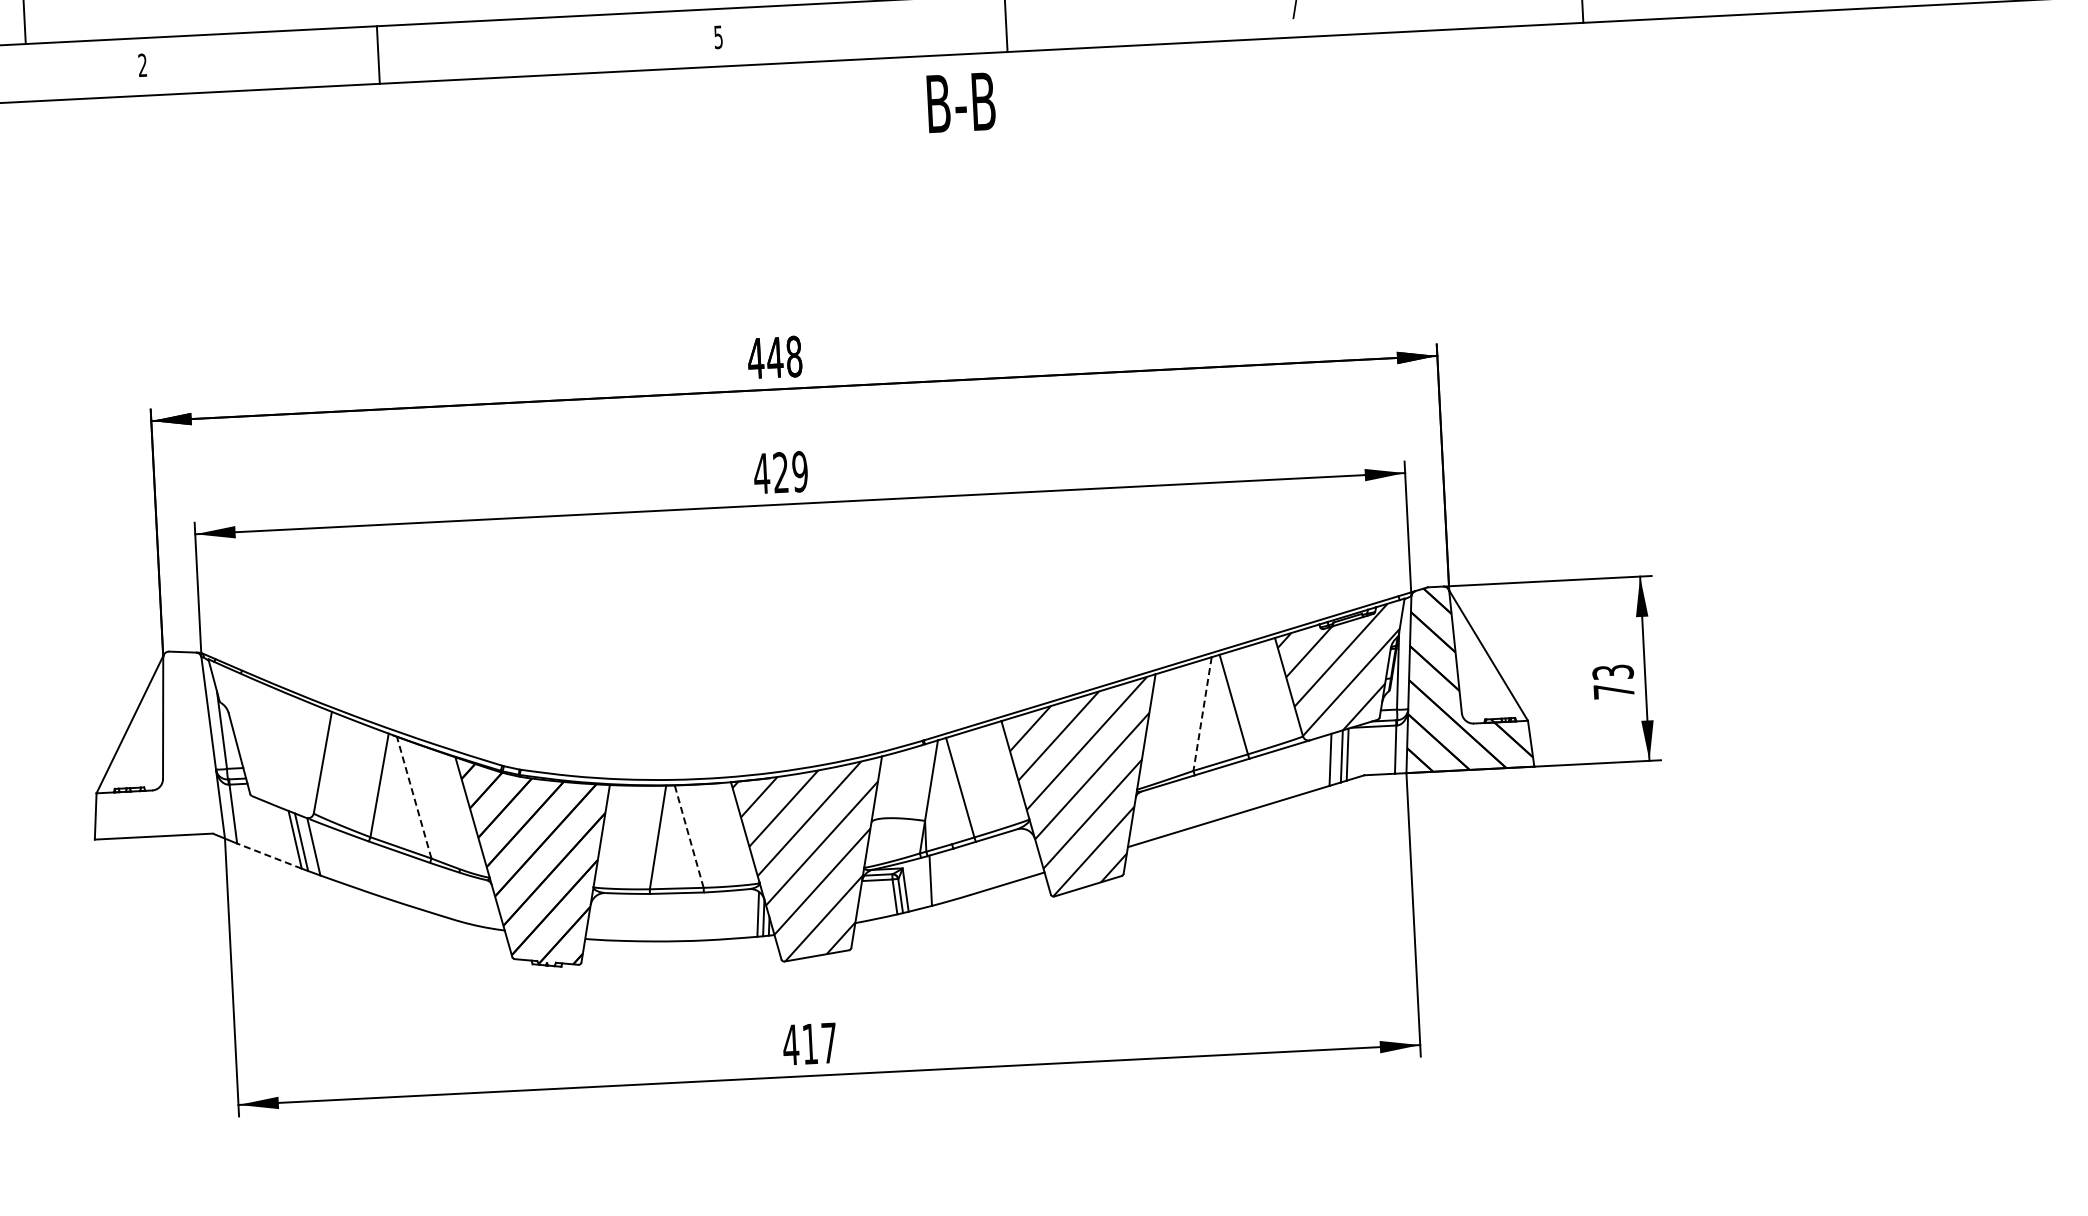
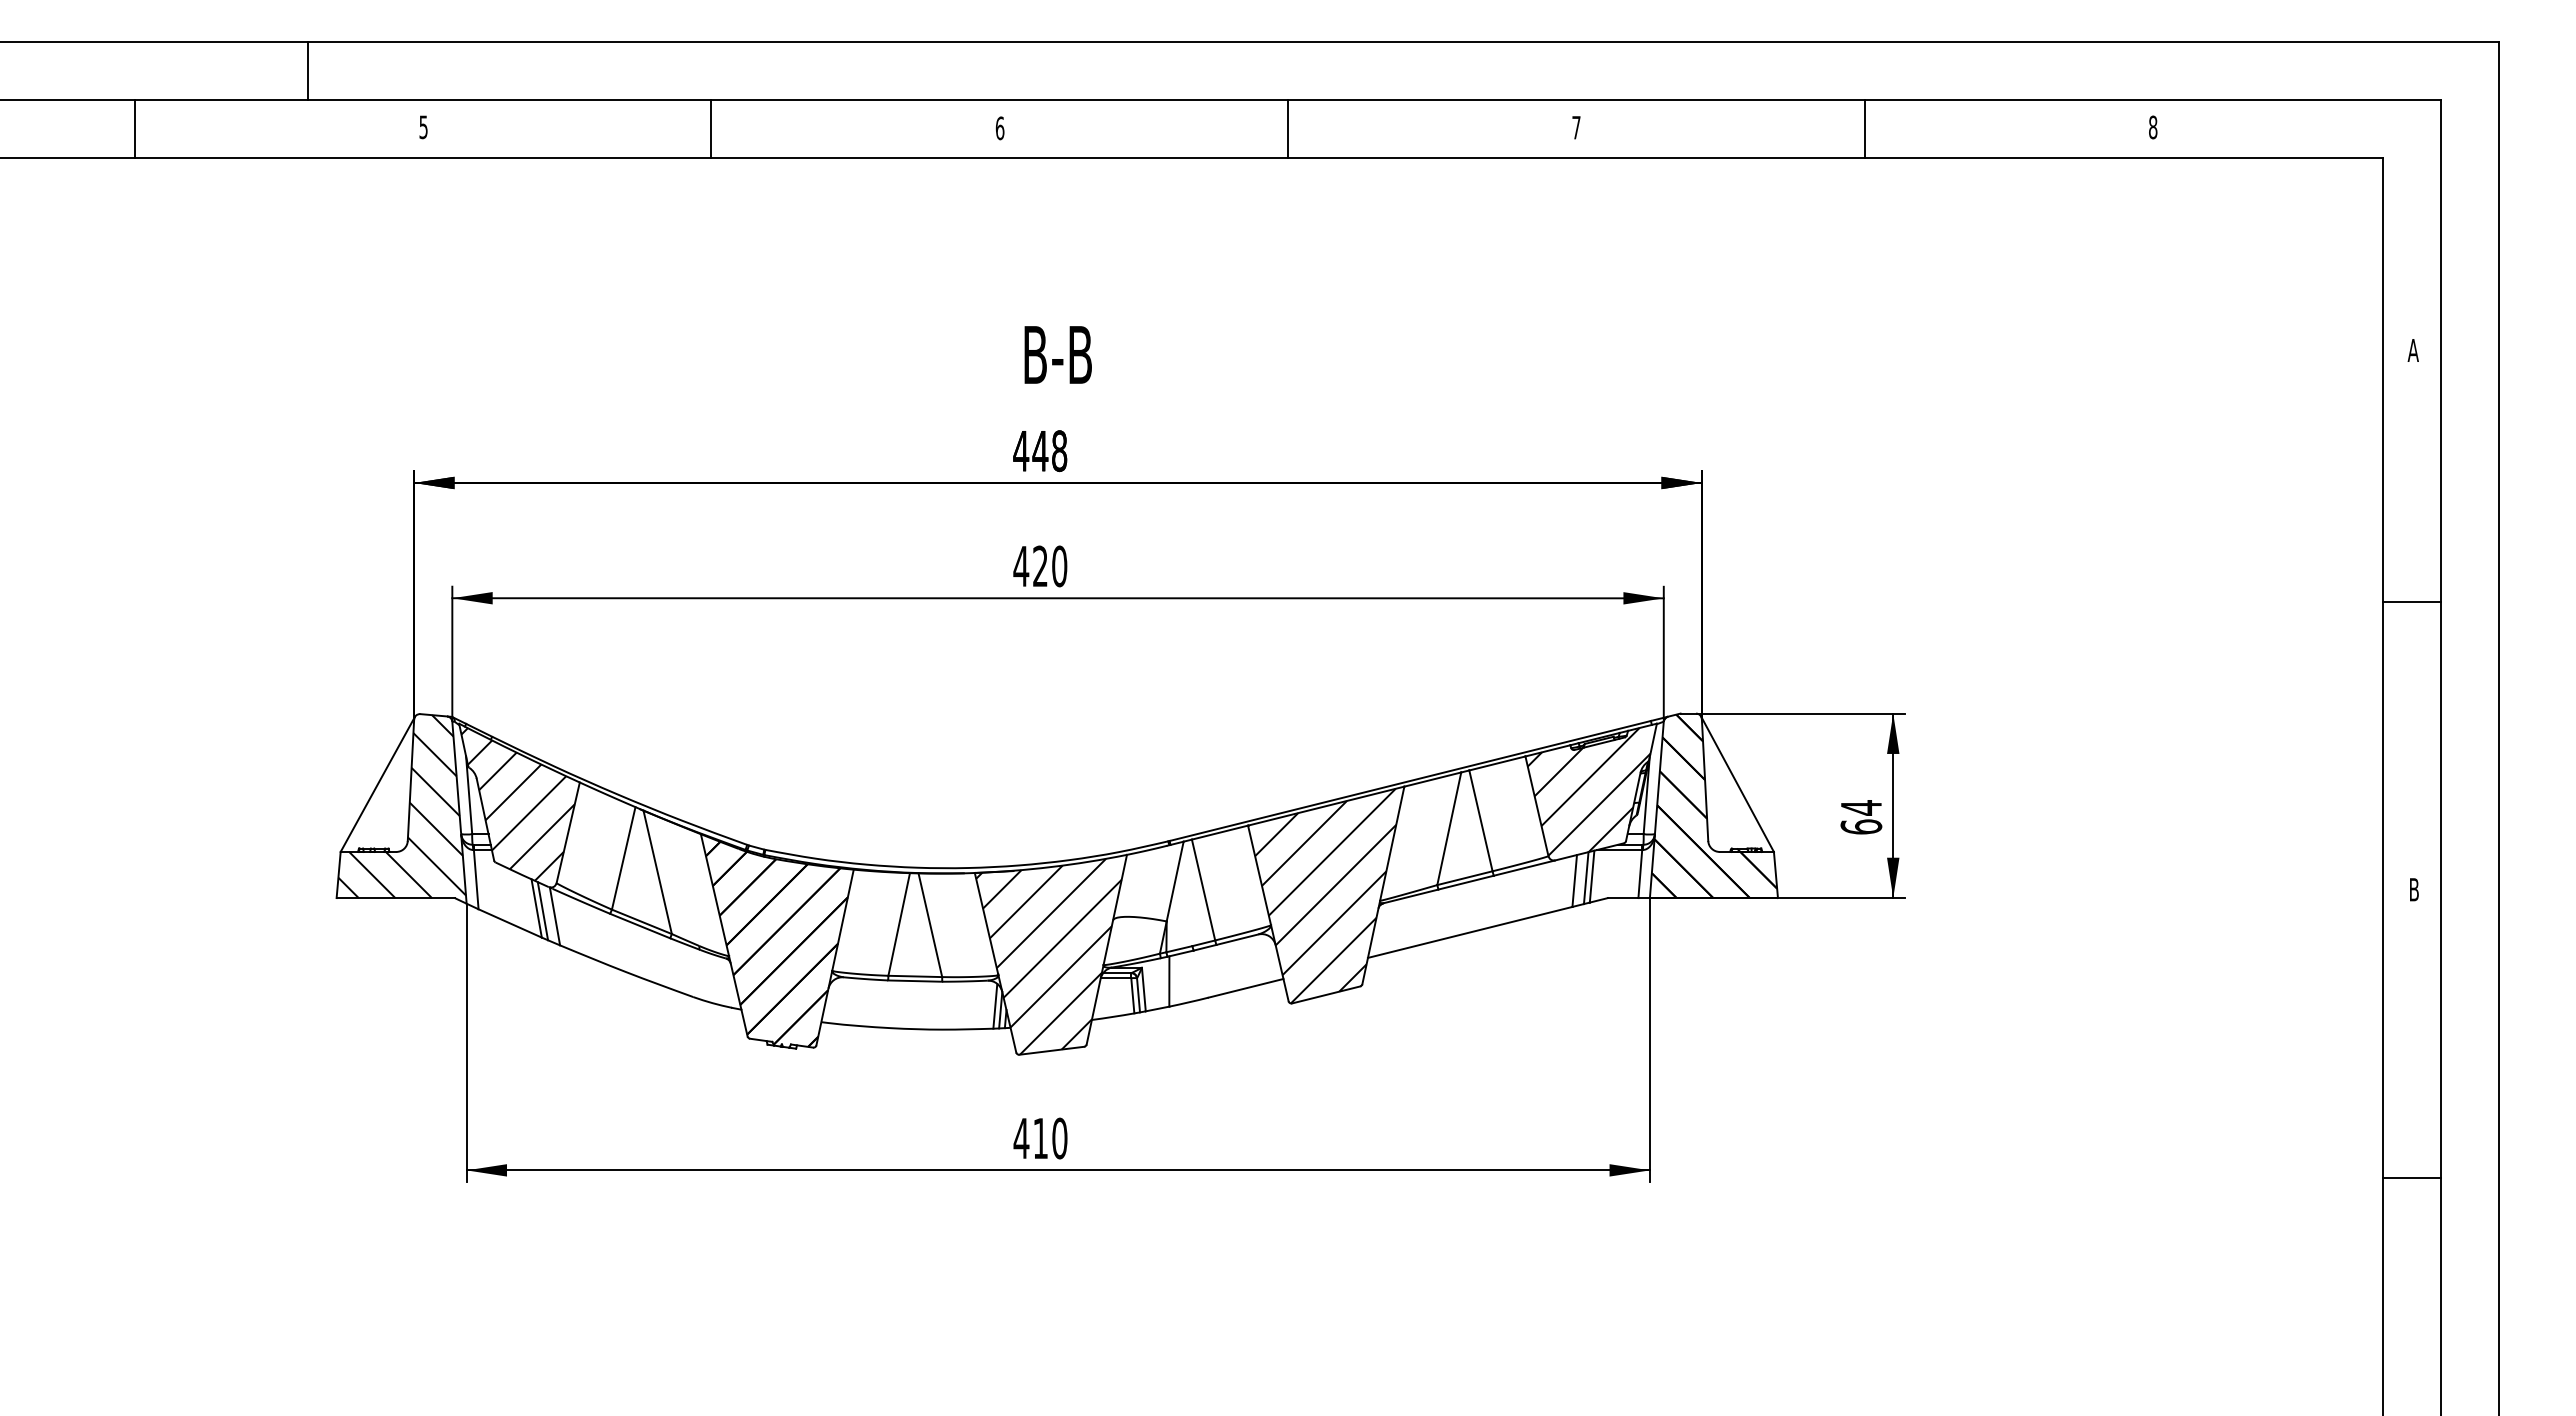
text: (717, 37) -> (999, 128), 5 -> 6
line: (378, 54) -> (711, 128), moved
text: (142, 65) -> (423, 127), 2 -> 5
text: (960, 102) -> (1057, 354), moved
text: (800, 471) -> (1059, 566), 429 -> 420
text: (1613, 681) -> (1861, 817), 73 -> 64
line: (1202, 713) -> (1449, 828), dashed -> solid
hatch: (270, 736) -> (517, 804), added
hatch: (156, 744) -> (402, 806), added
line: (413, 796) -> (657, 871), dashed -> solid
line: (689, 835) -> (930, 924), dashed -> solid
line: (269, 856) -> (510, 923), dashed -> solid
text: (828, 1043) -> (1059, 1138), 417 -> 410

